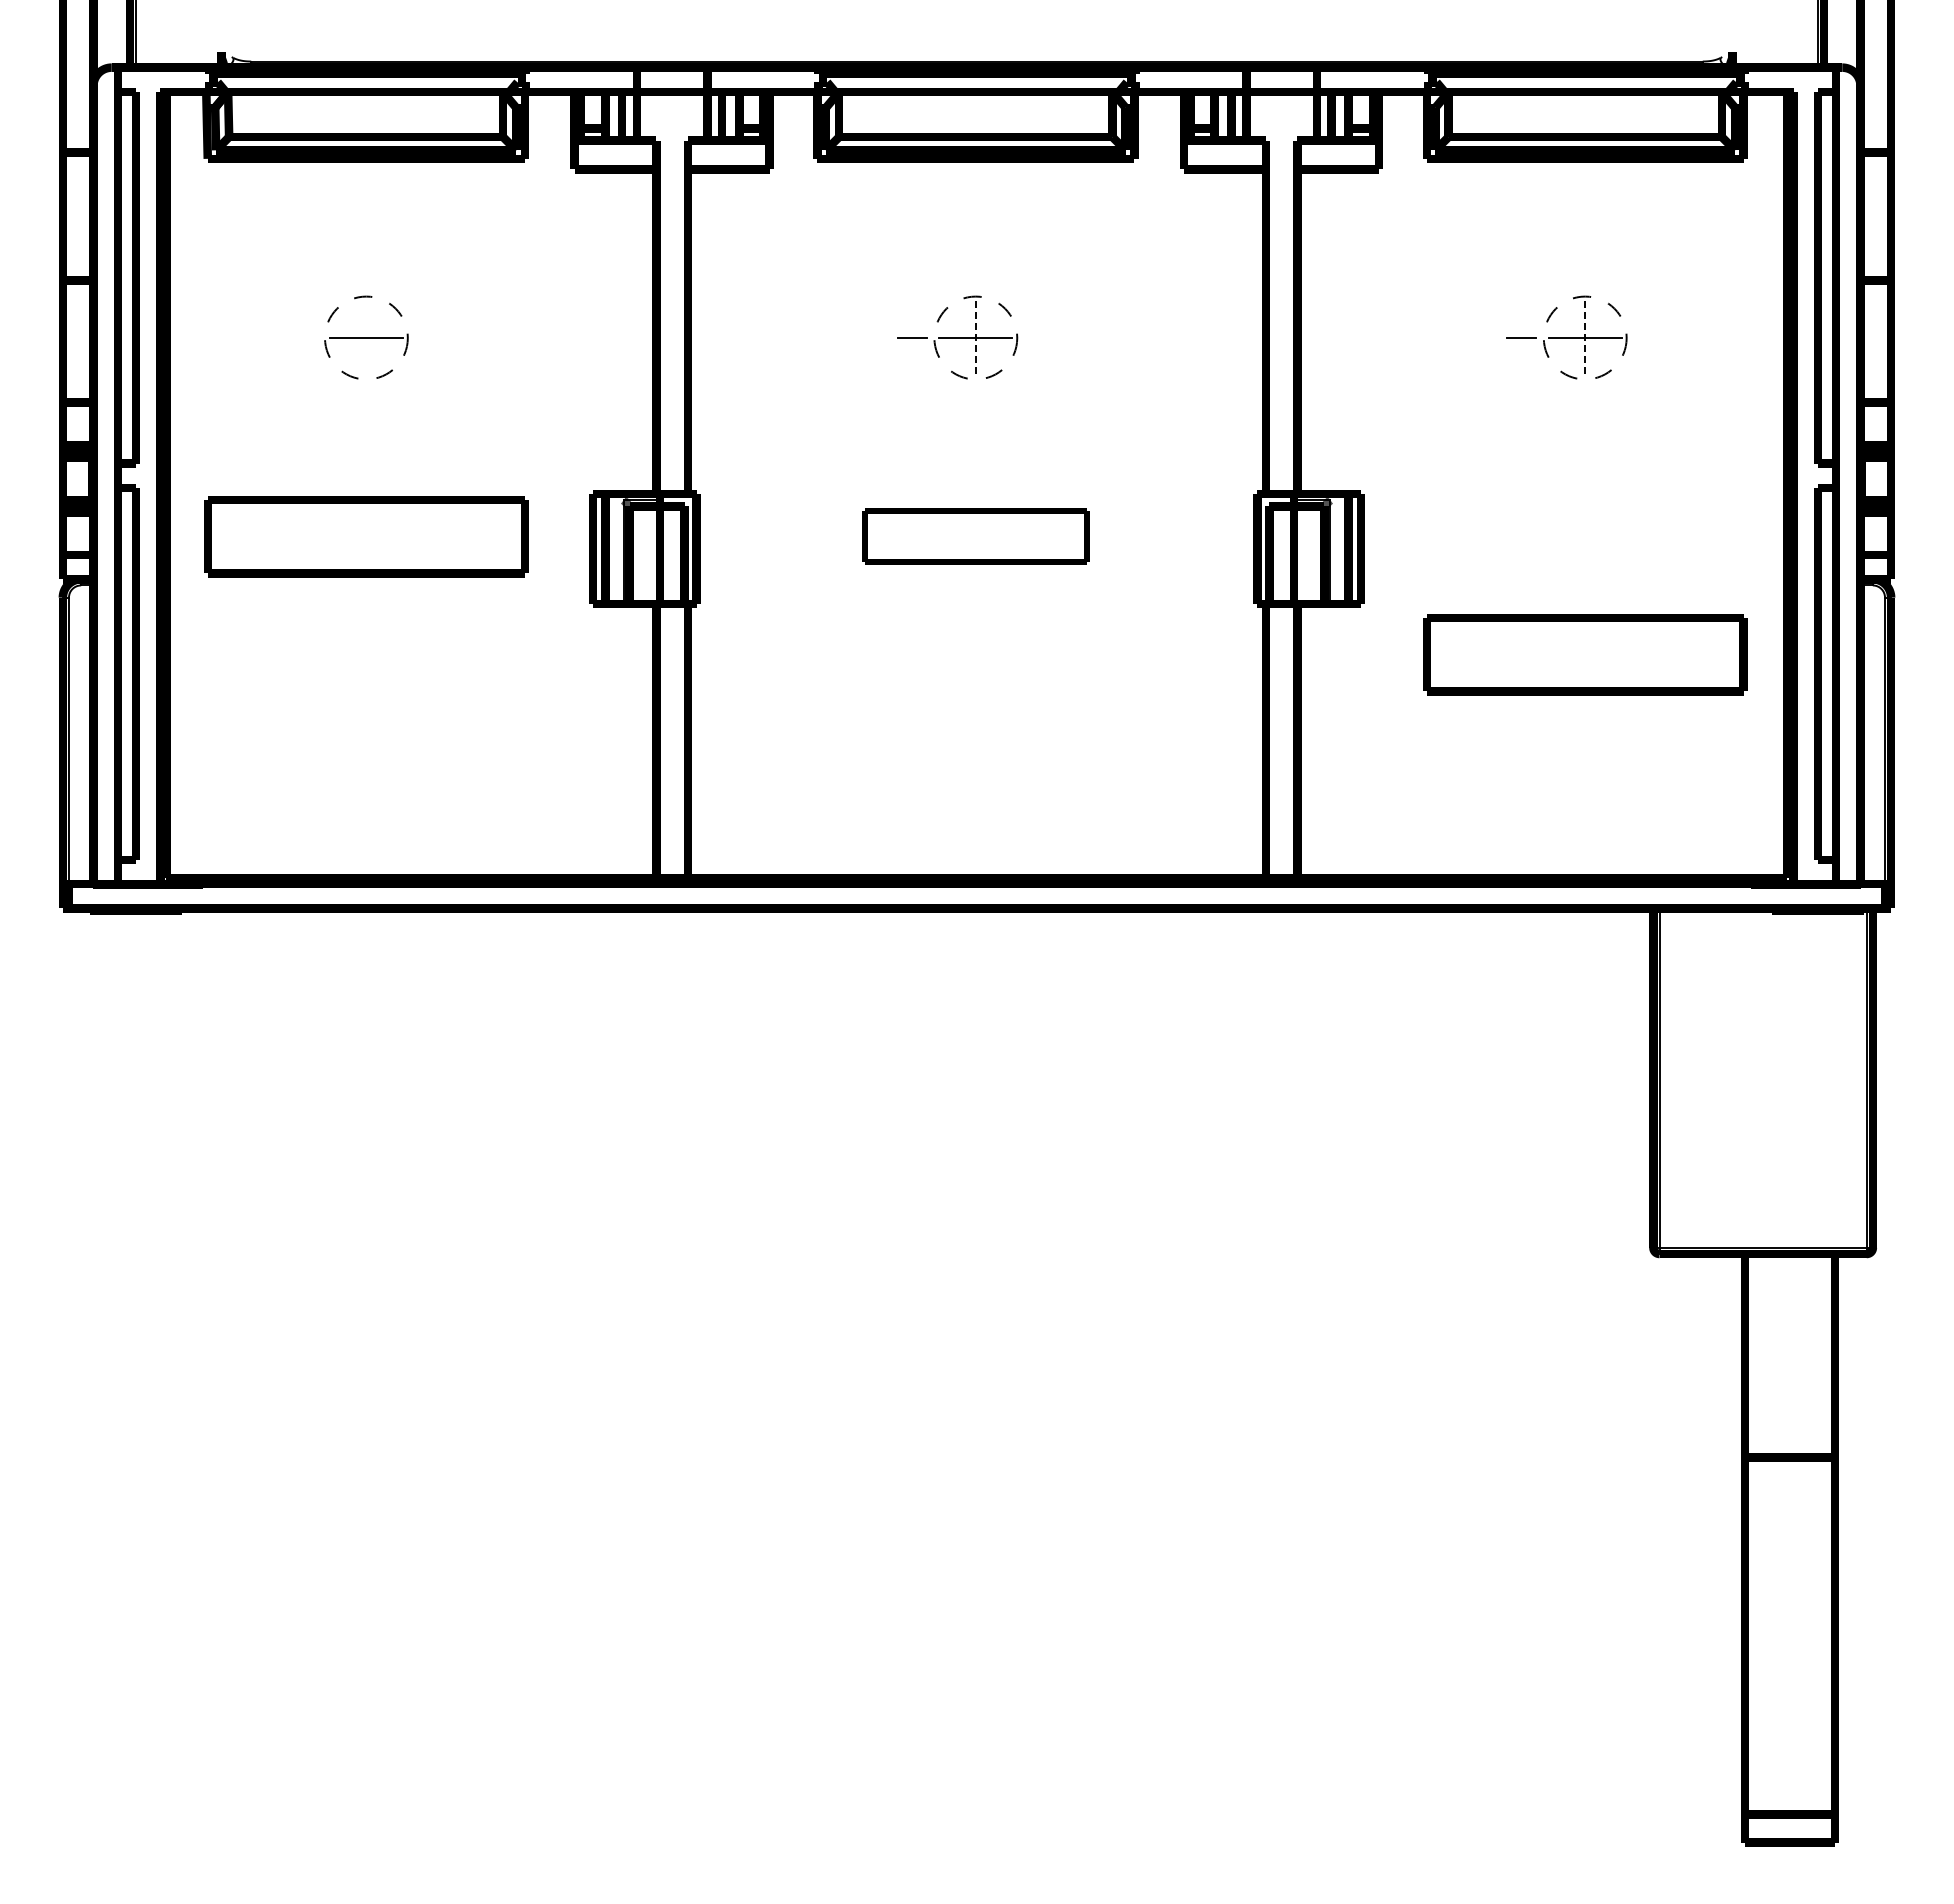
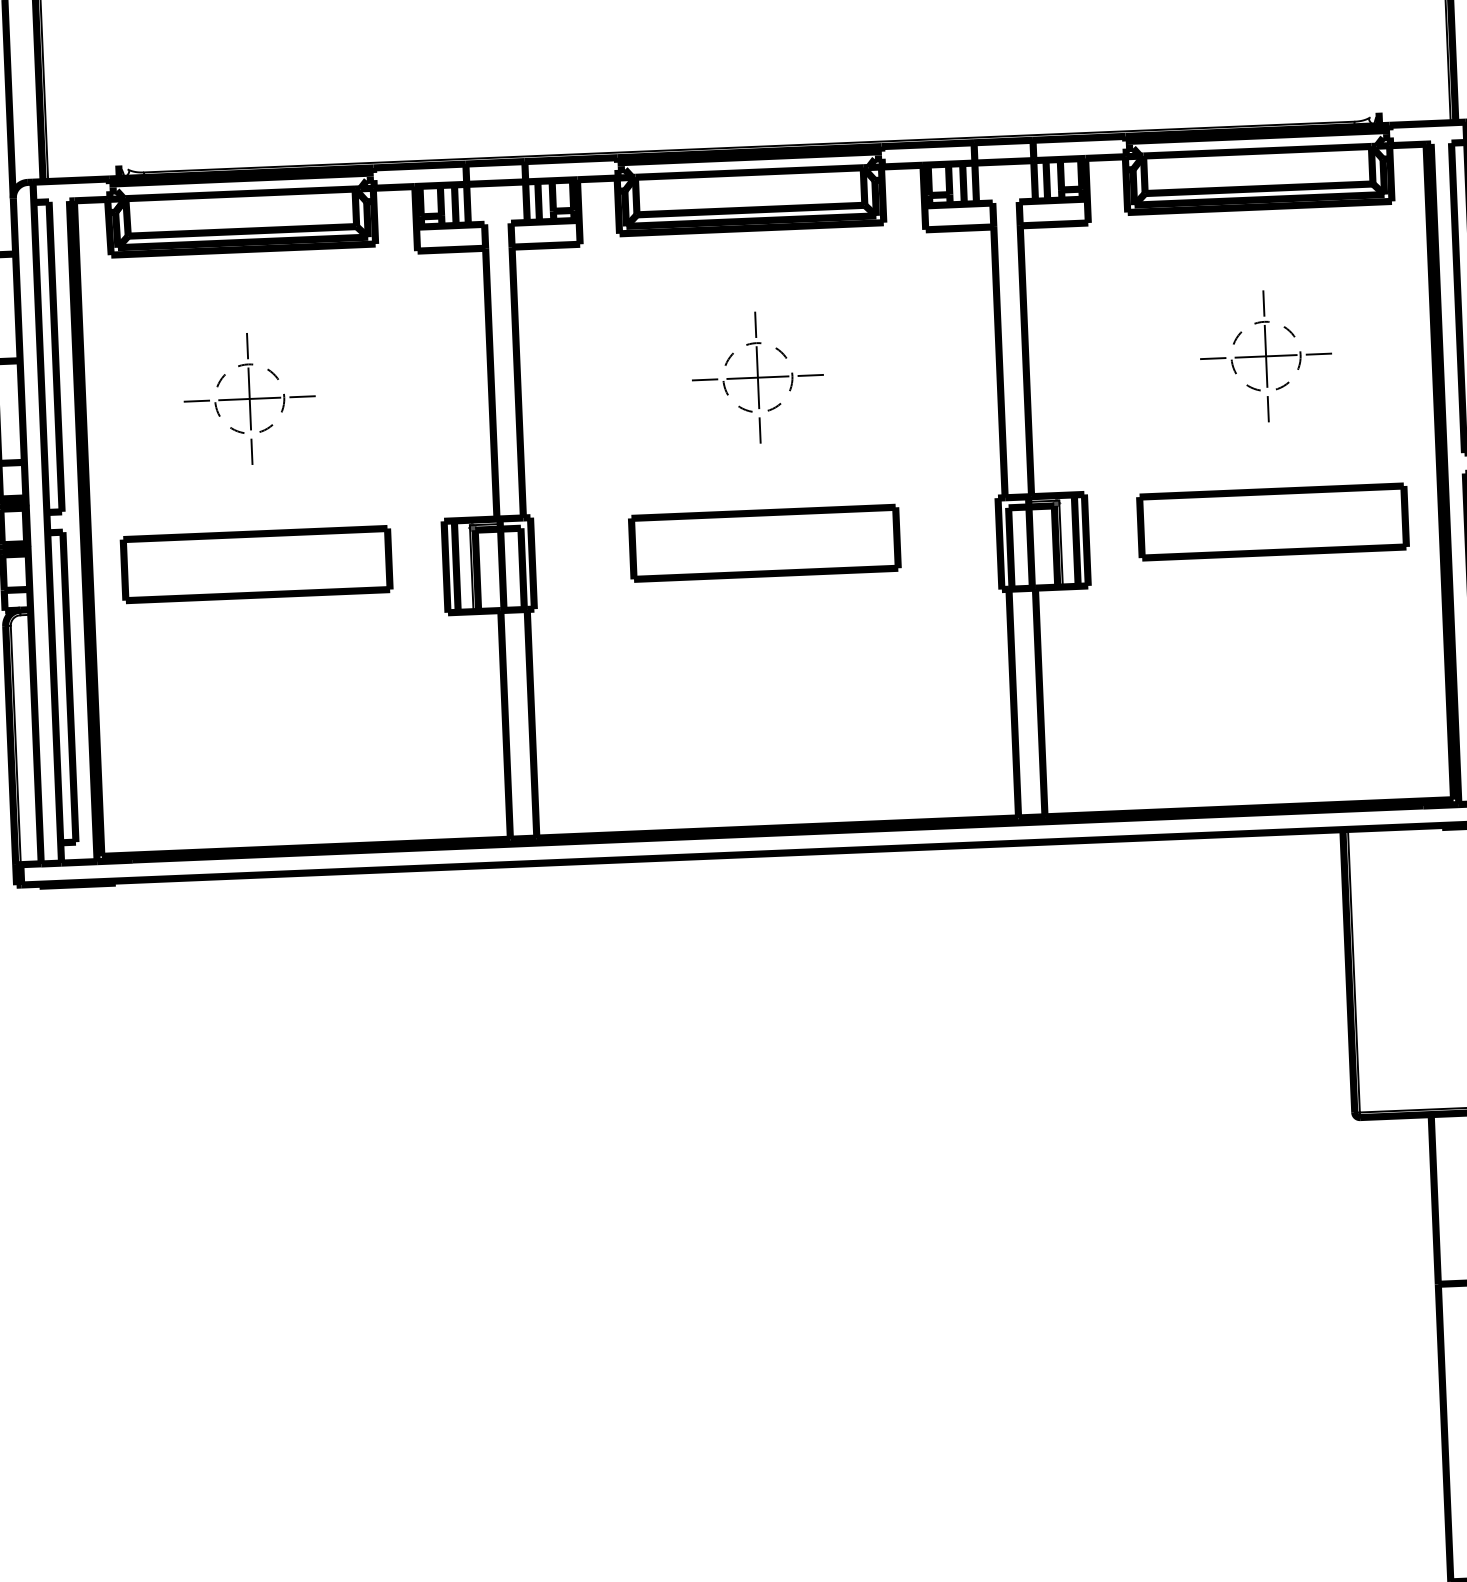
line: (366, 274) -> (247, 346), added
line: (975, 274) -> (755, 324), added
line: (1585, 274) -> (1264, 303), added
line: (366, 337) -> (249, 398), added
line: (302, 338) -> (196, 401), added
line: (429, 338) -> (302, 397), added
line: (975, 338) -> (757, 378), dashed -> solid
line: (1038, 338) -> (810, 375), added
line: (1585, 338) -> (1266, 356), dashed -> solid
line: (1648, 338) -> (1318, 354), added
line: (365, 401) -> (251, 451), added
line: (975, 401) -> (759, 430), added
line: (1585, 401) -> (1268, 409), added
part: (975, 536) -> (764, 543), size x1.43
part: (1585, 654) -> (1273, 521), moved

